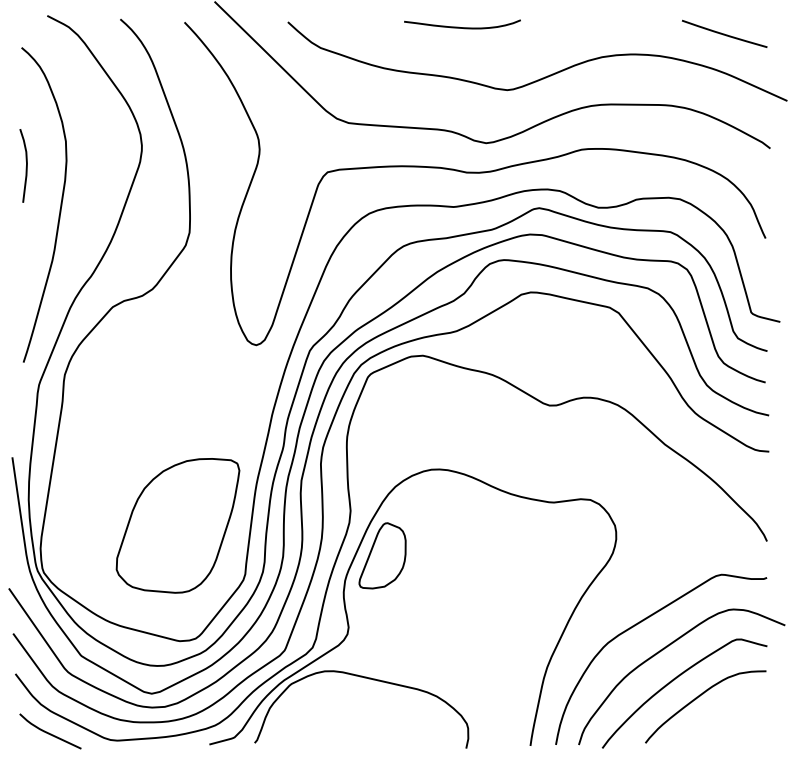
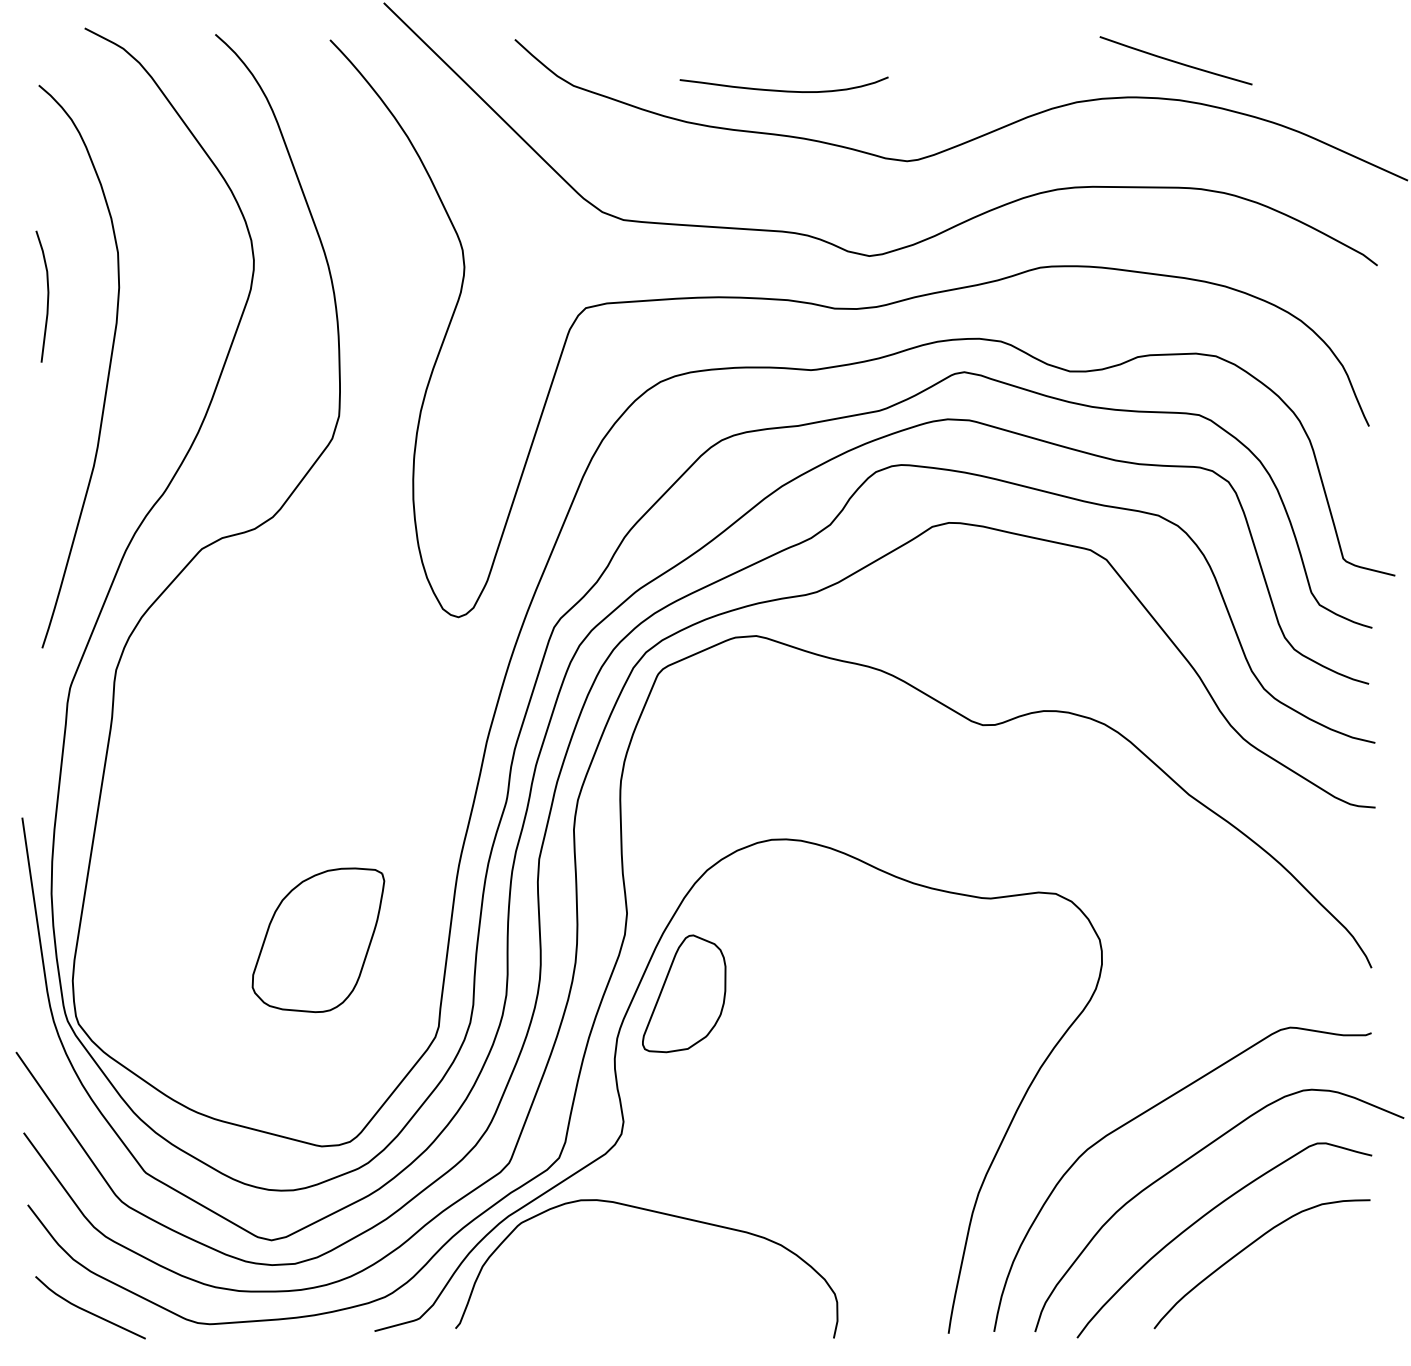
curve: (462, 27) -> (784, 90), moved
line: (724, 33) -> (1175, 59), moved
part: (177, 525) -> (317, 939), size x0.6

